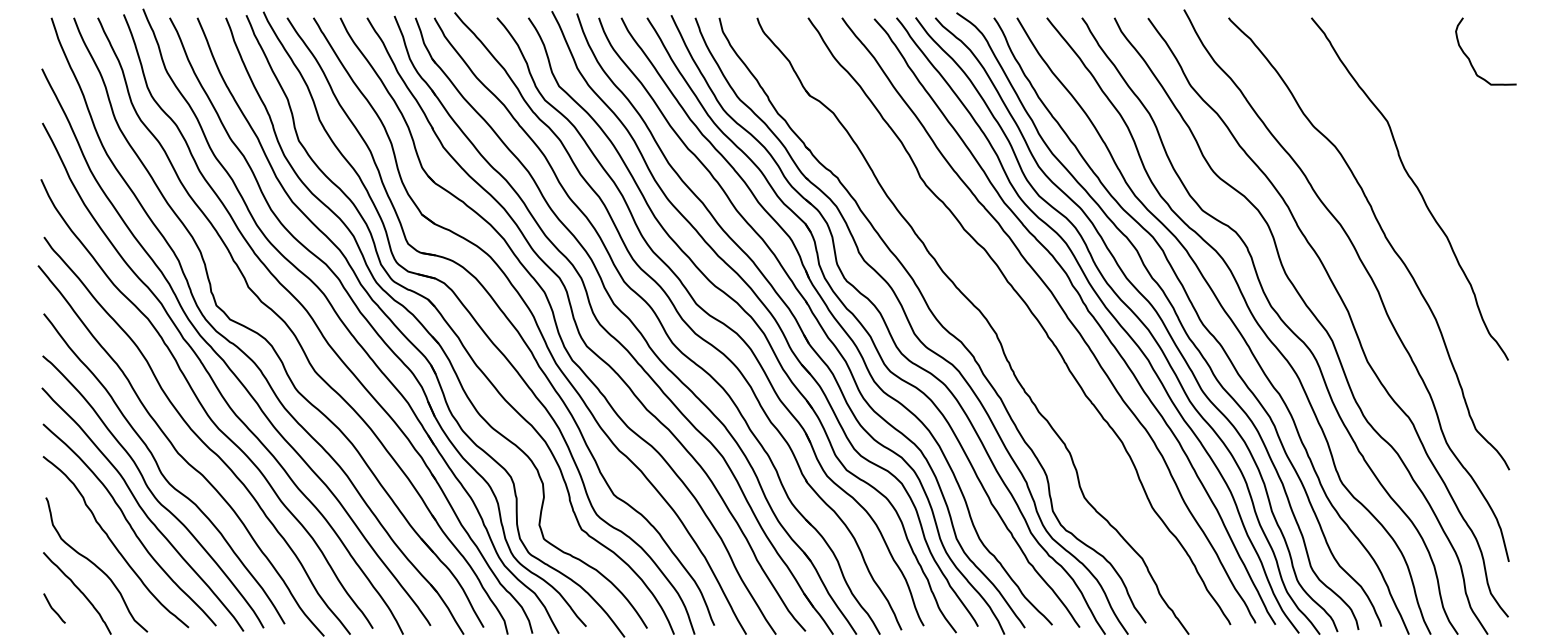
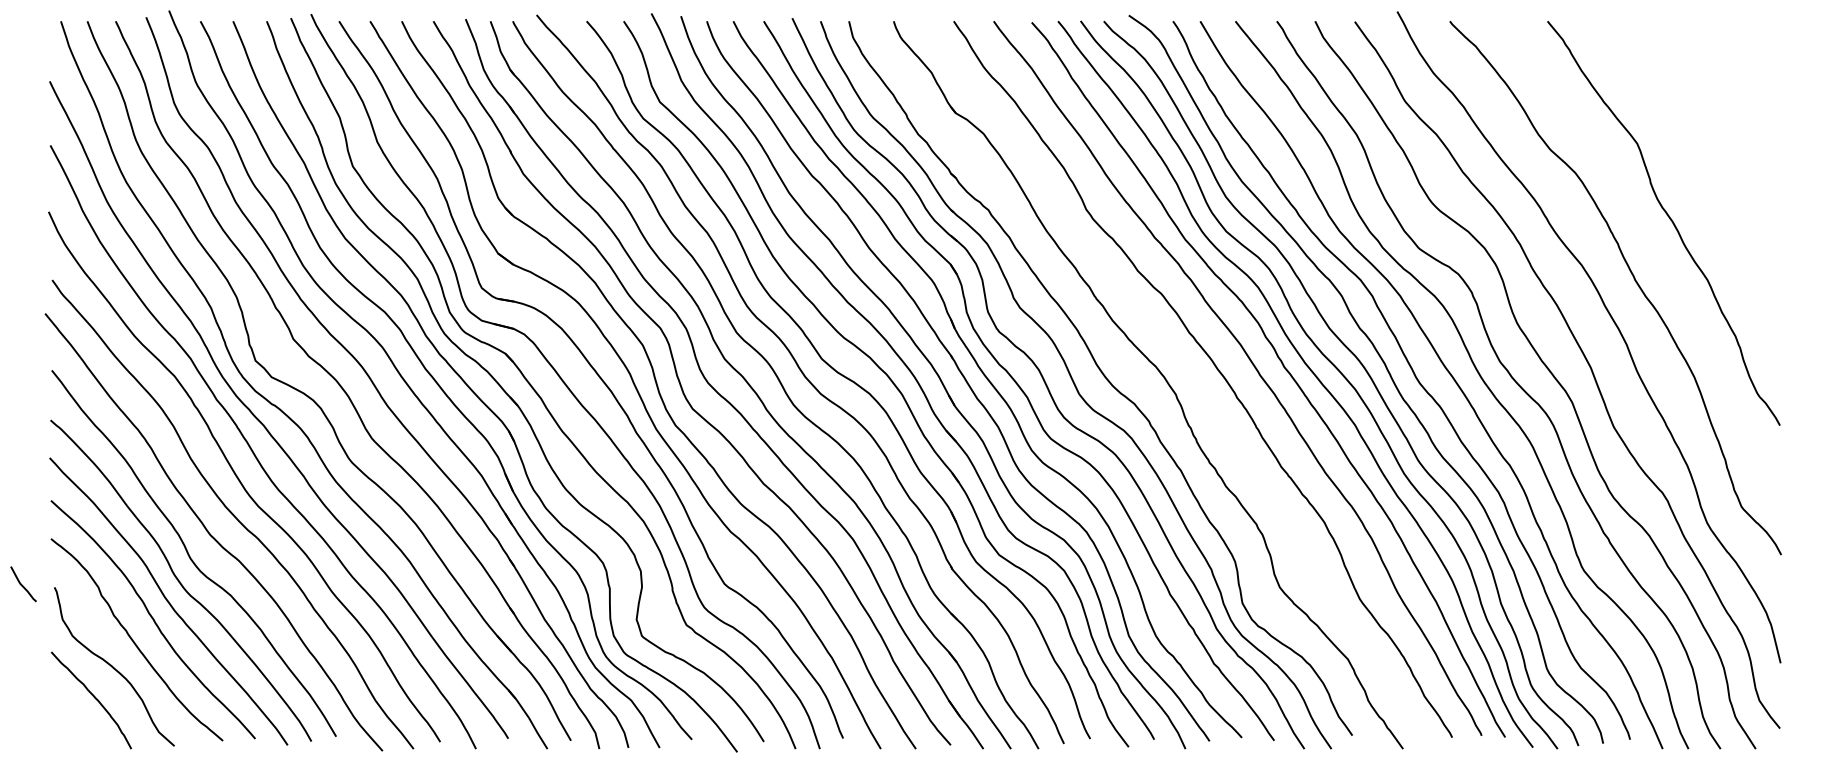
curve: (1470, 60) -> (1735, 71), removed
curve: (53, 608) -> (22, 584), moved

